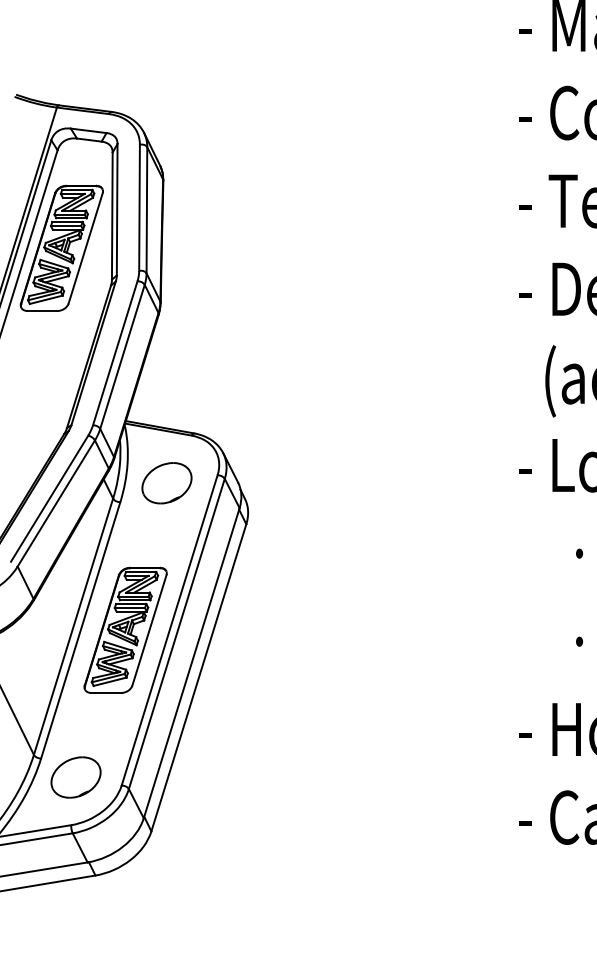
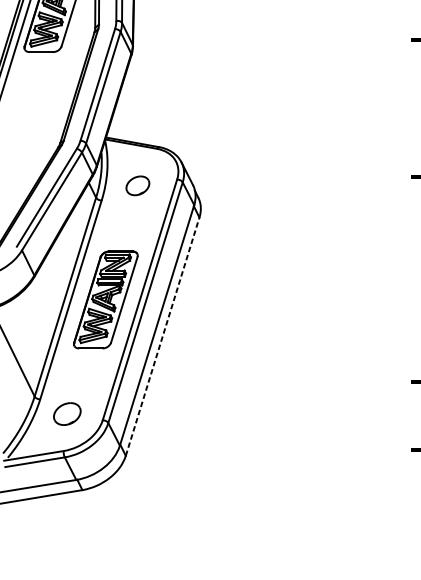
part: (166, 483) -> (137, 185), size x0.6
line: (198, 677) -> (162, 336), solid -> dashed
part: (75, 777) -> (66, 414), size x0.7

